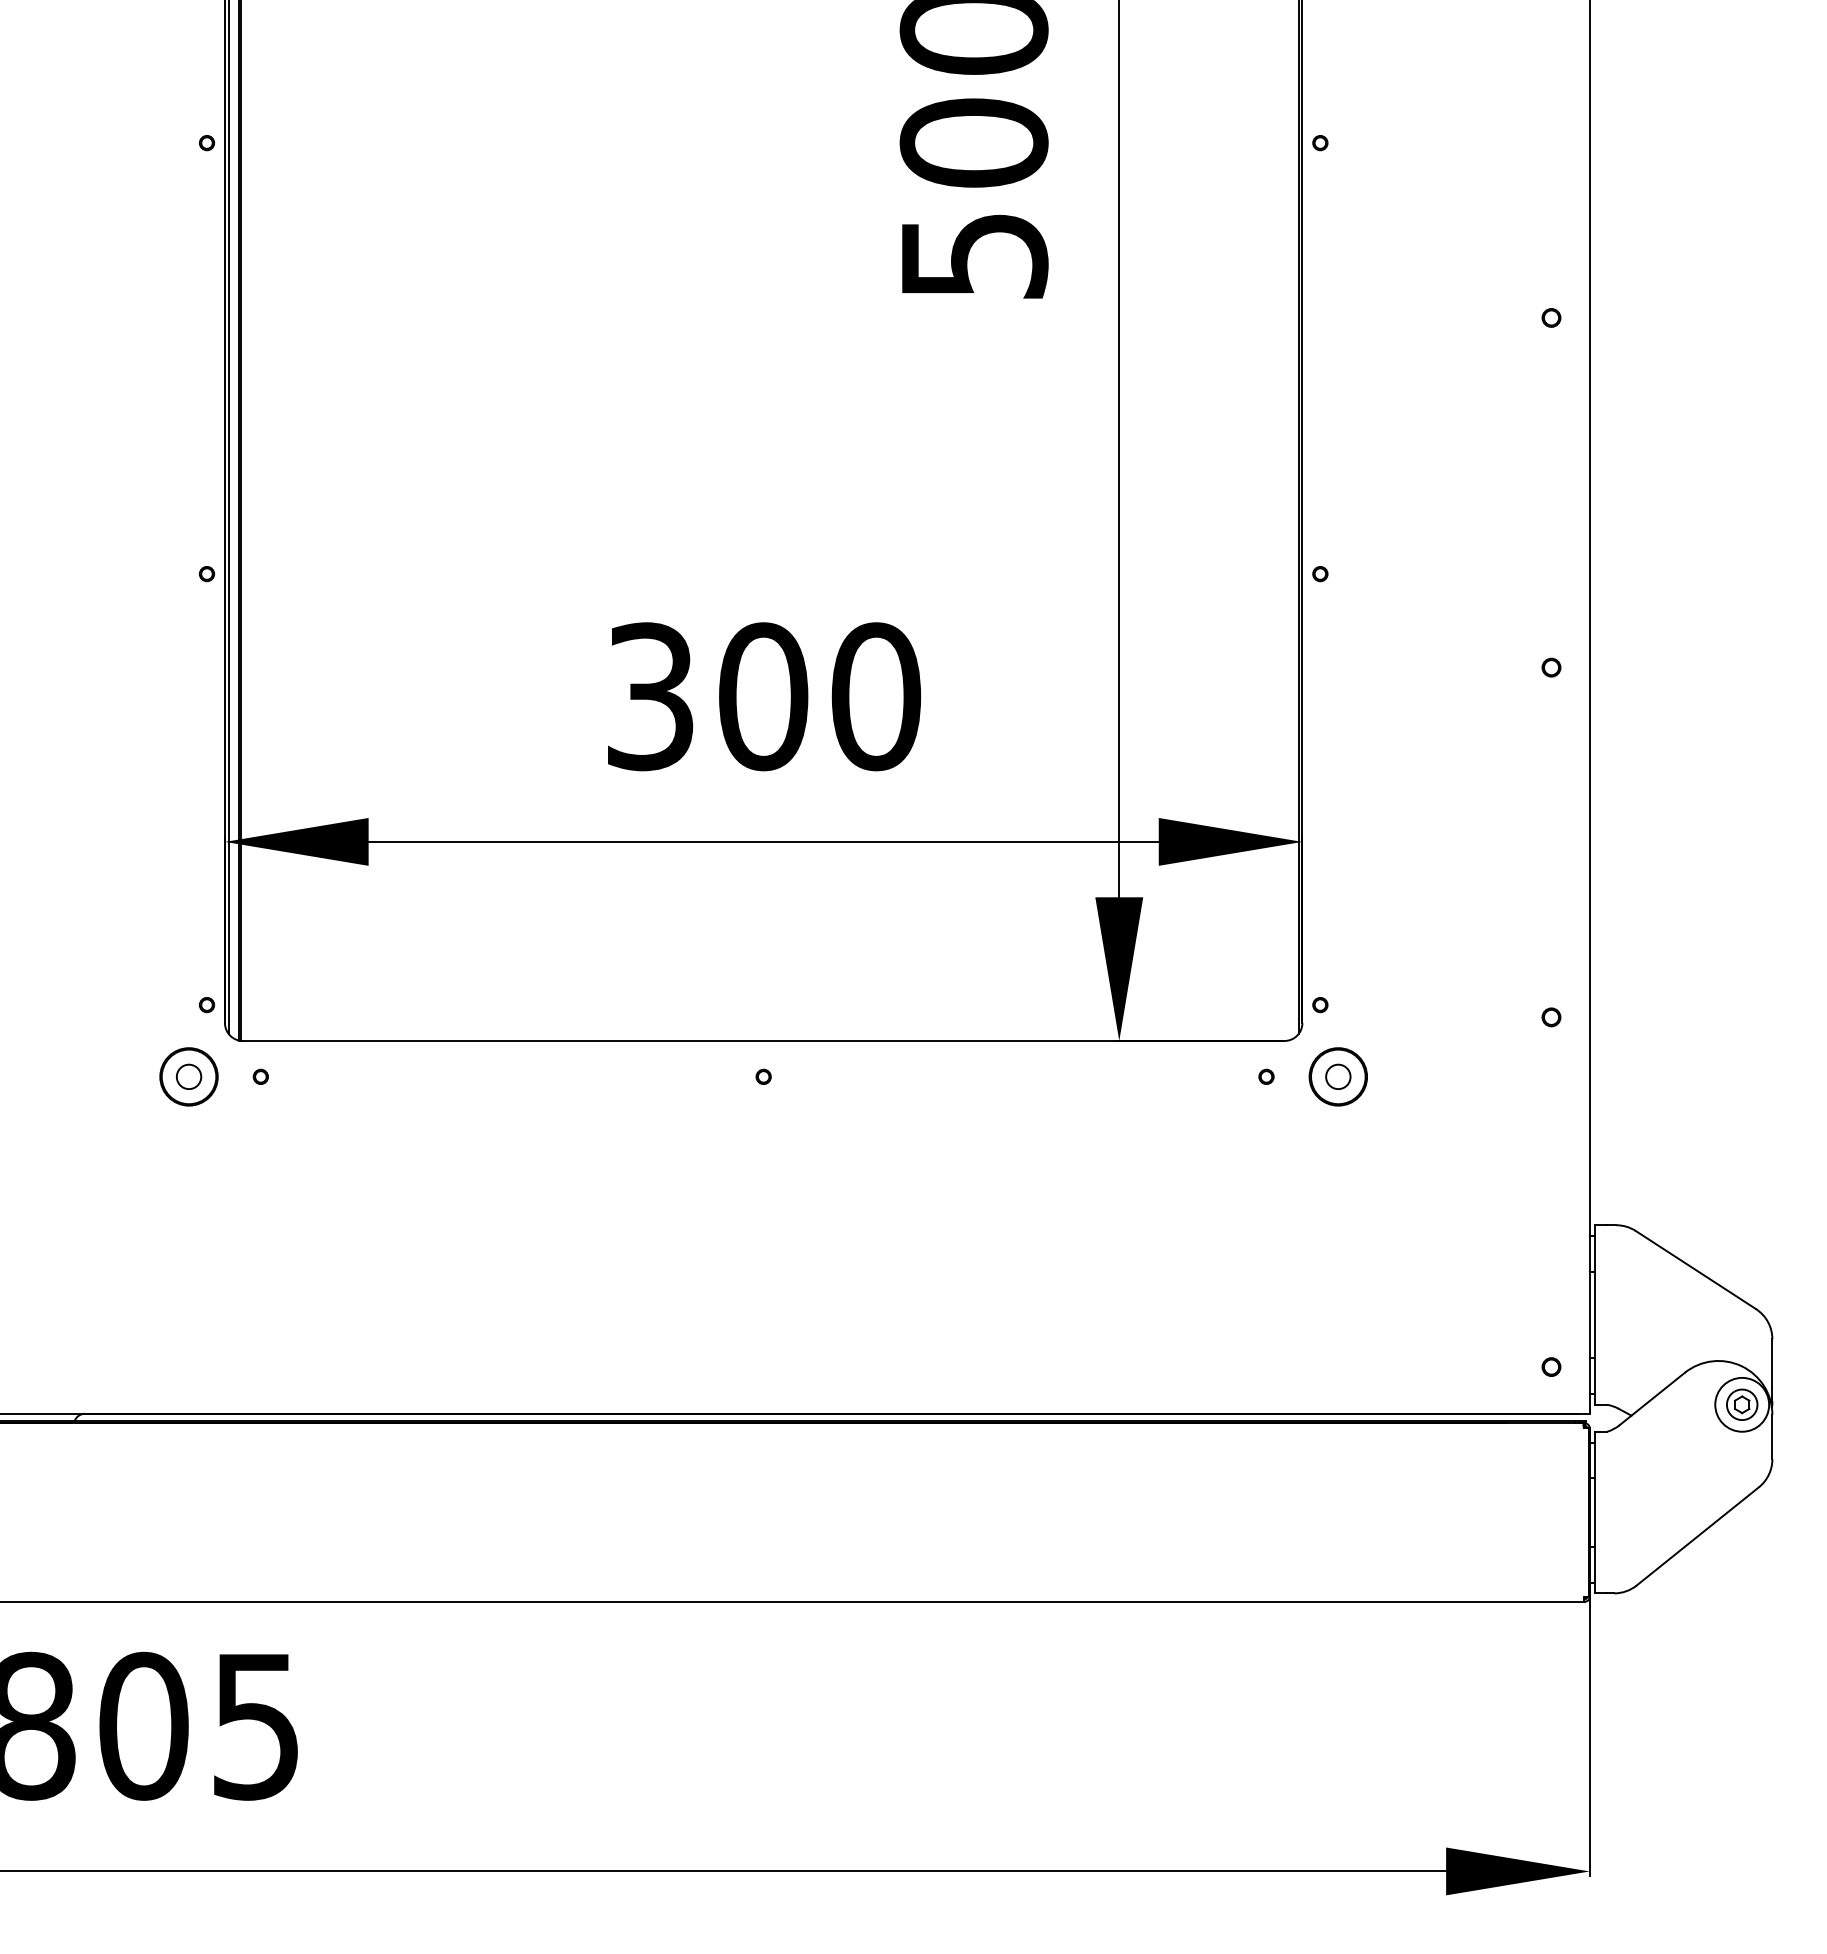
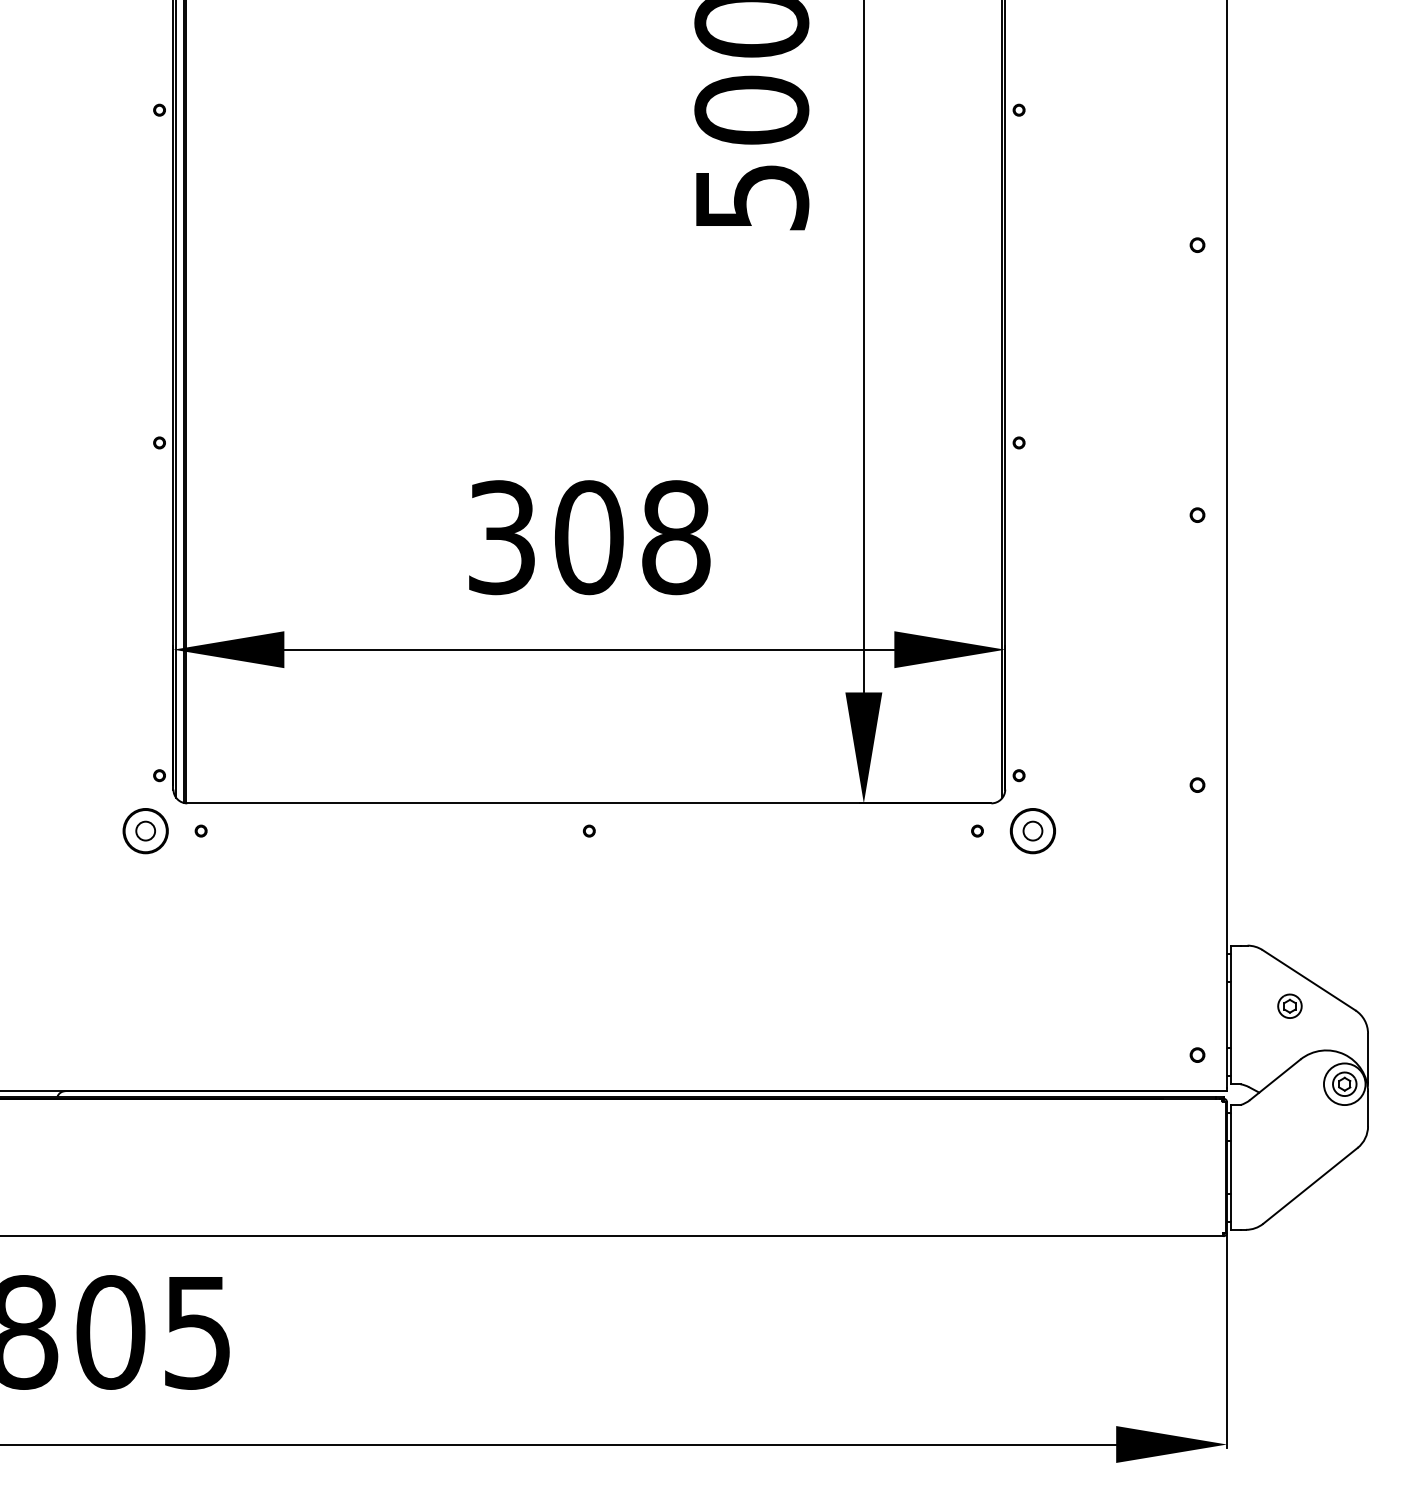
text: (876, 696) -> (676, 537), 300 -> 308
part: (1671, 1303) -> (1290, 1006), added

